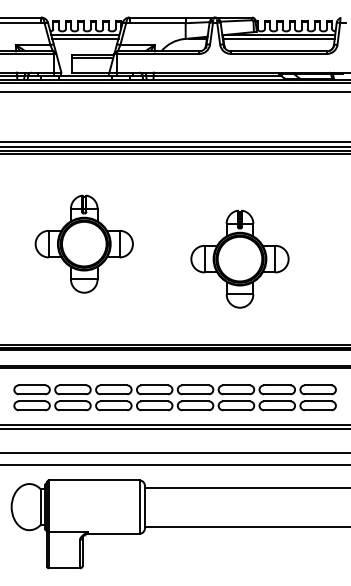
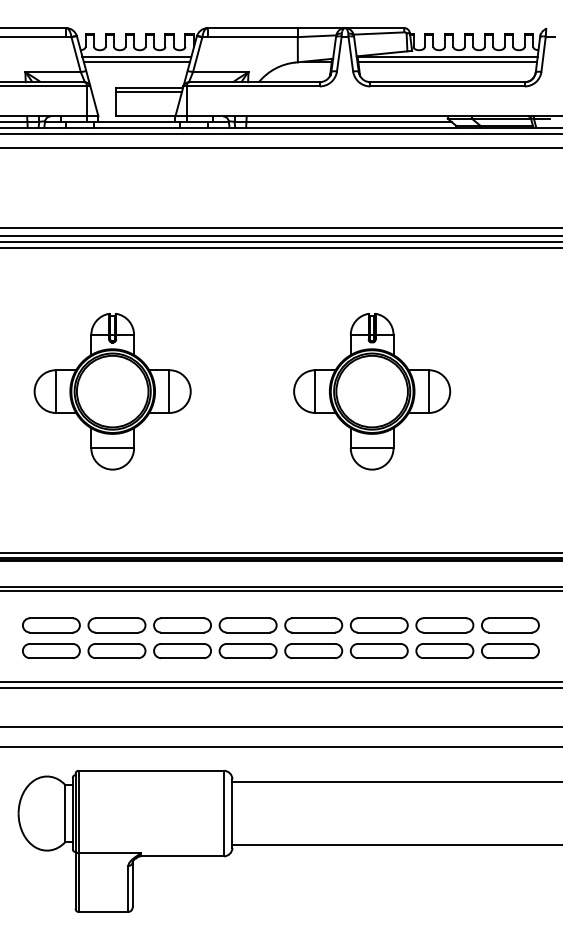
part: (83, 243) -> (111, 390), moved
part: (239, 258) -> (371, 390), moved

